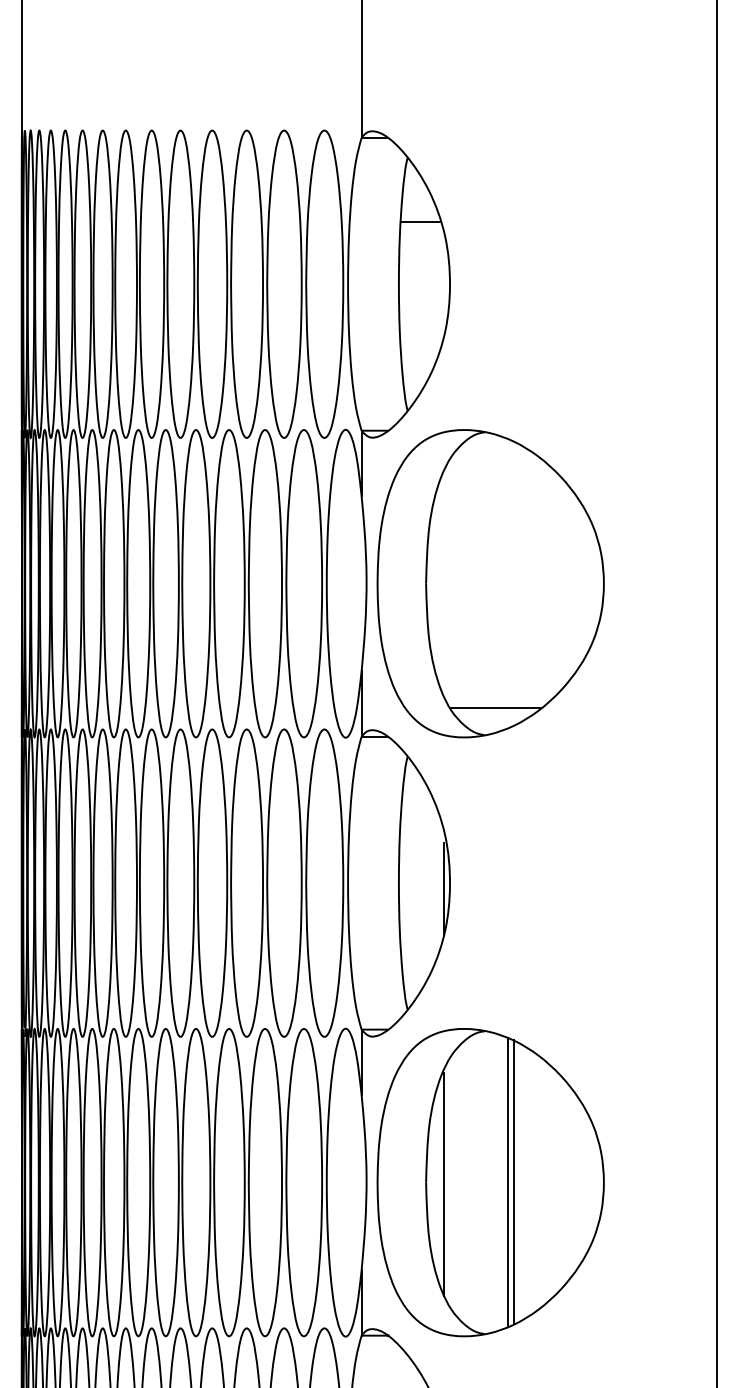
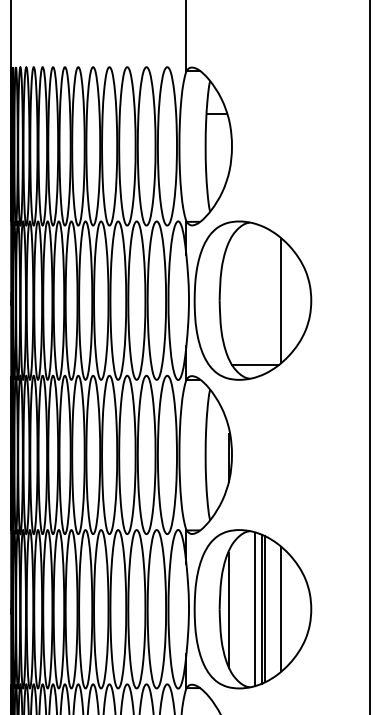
line: (546, 583) -> (281, 300), added
line: (495, 1181) -> (255, 608), added
line: (546, 1183) -> (281, 609), added

